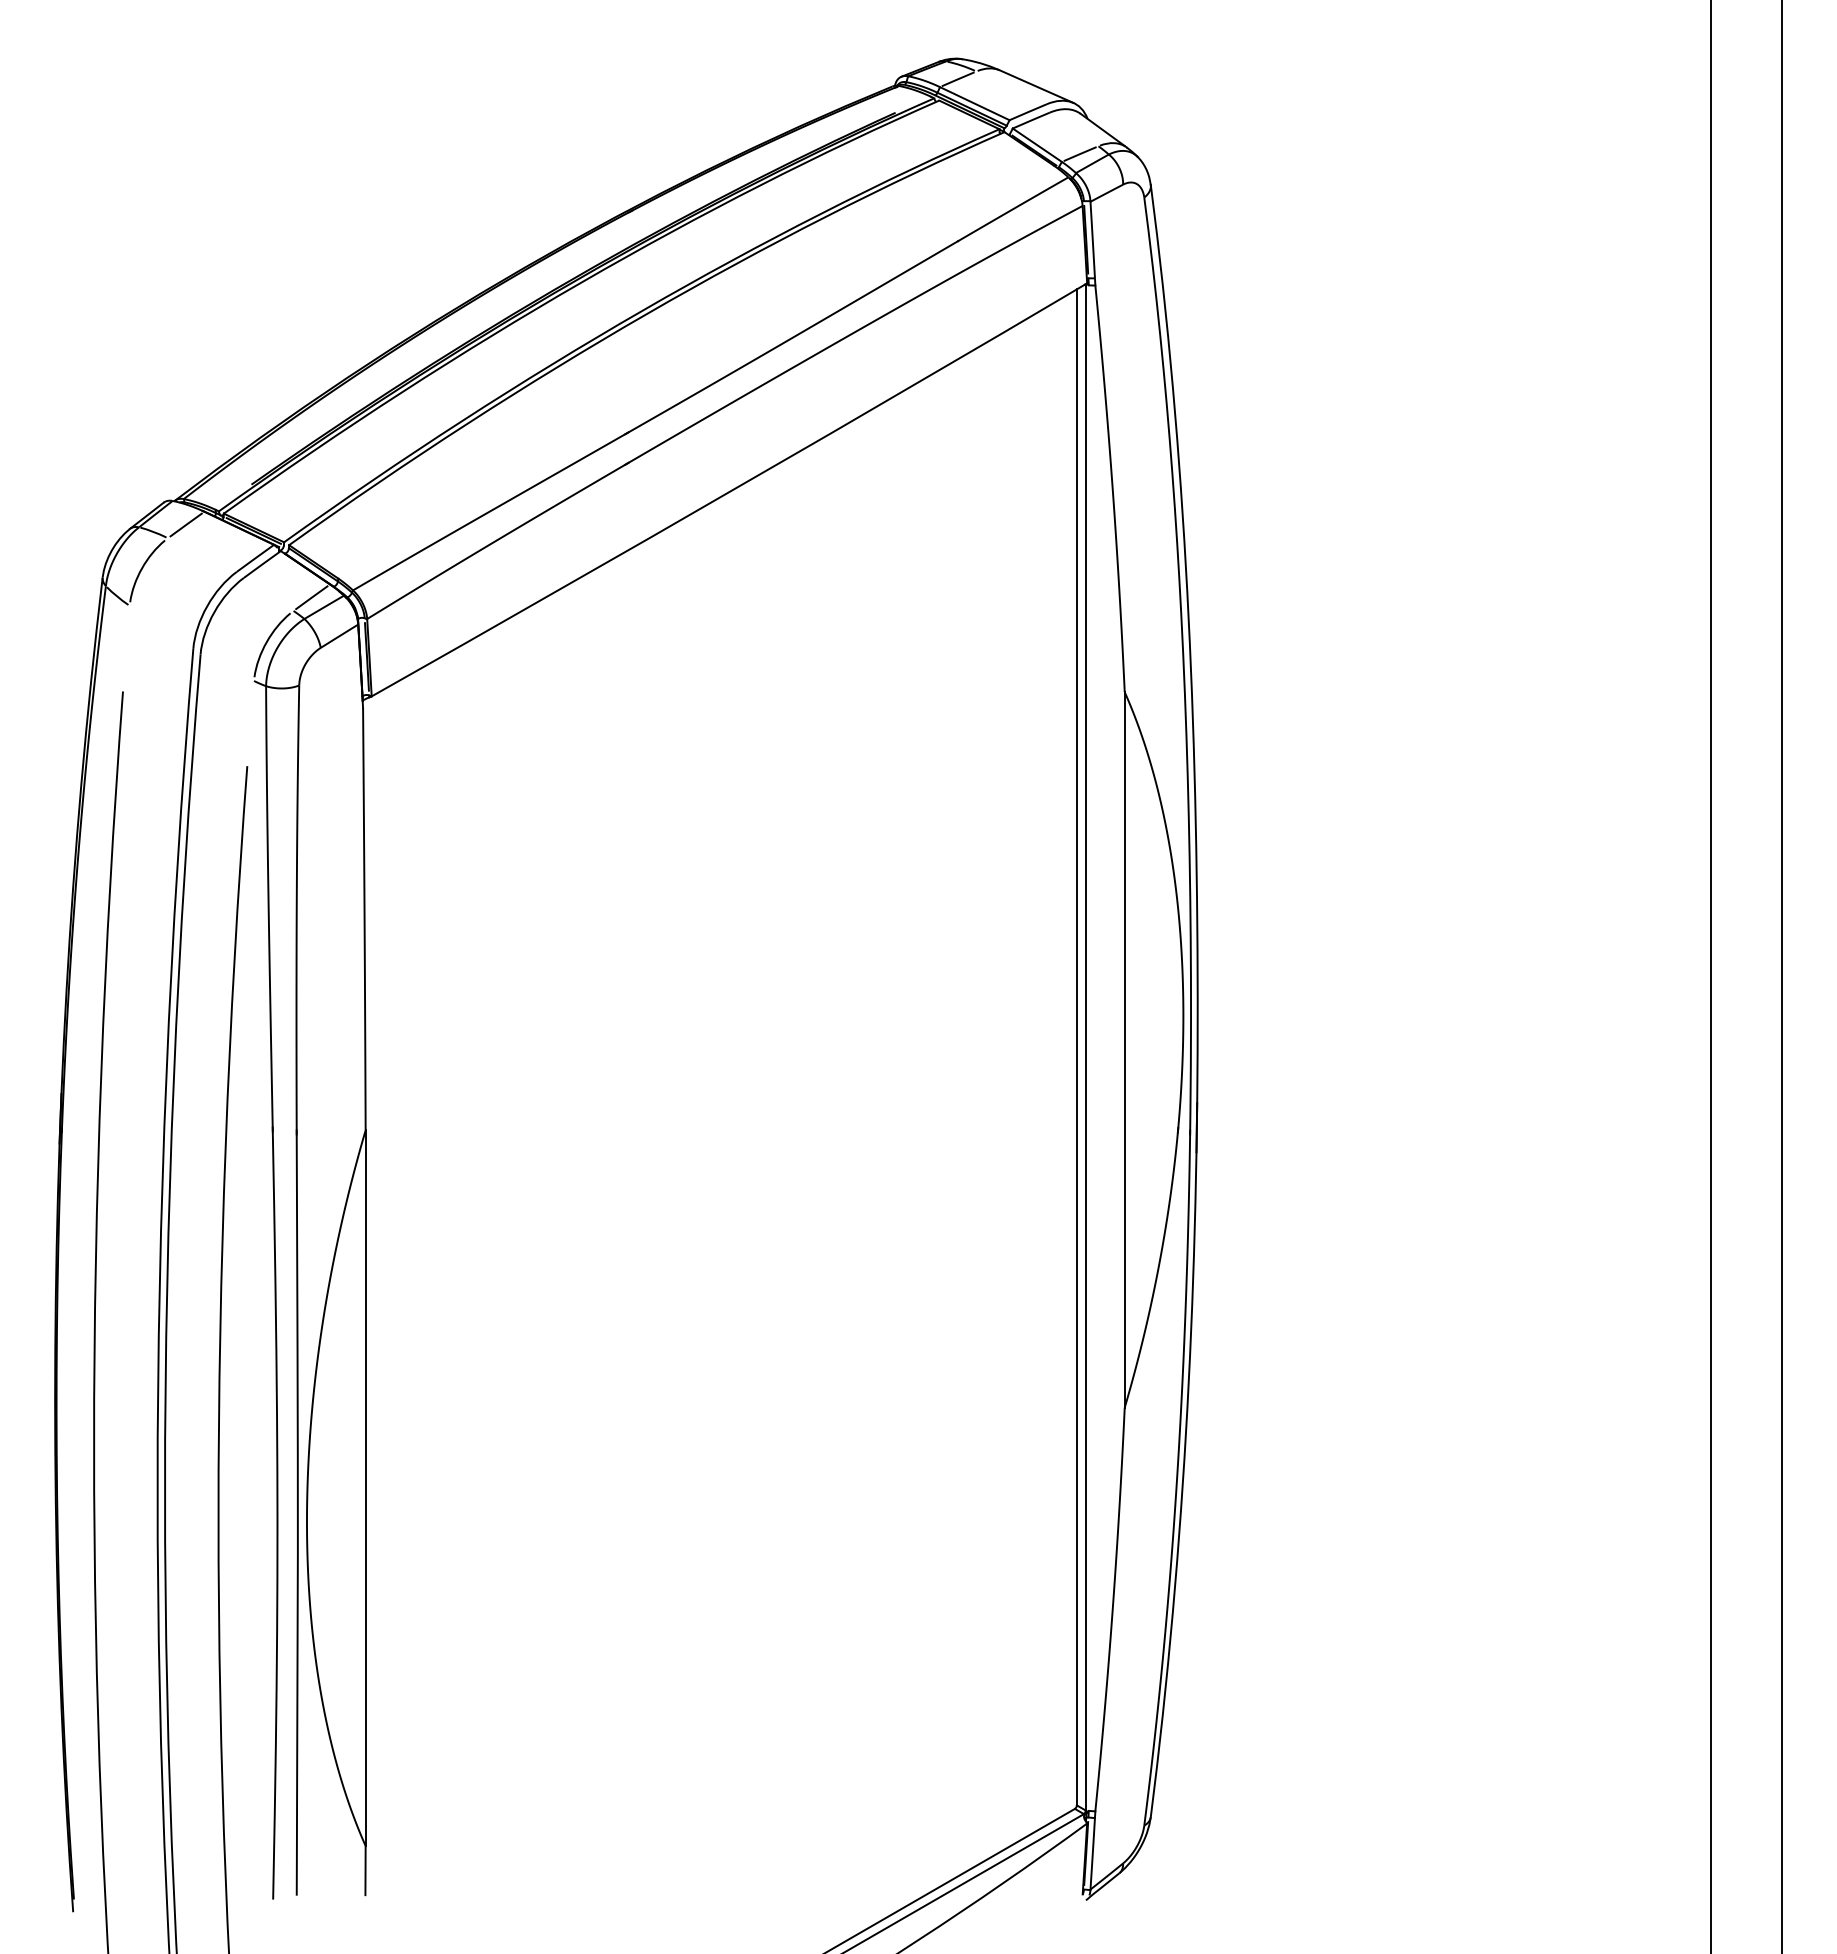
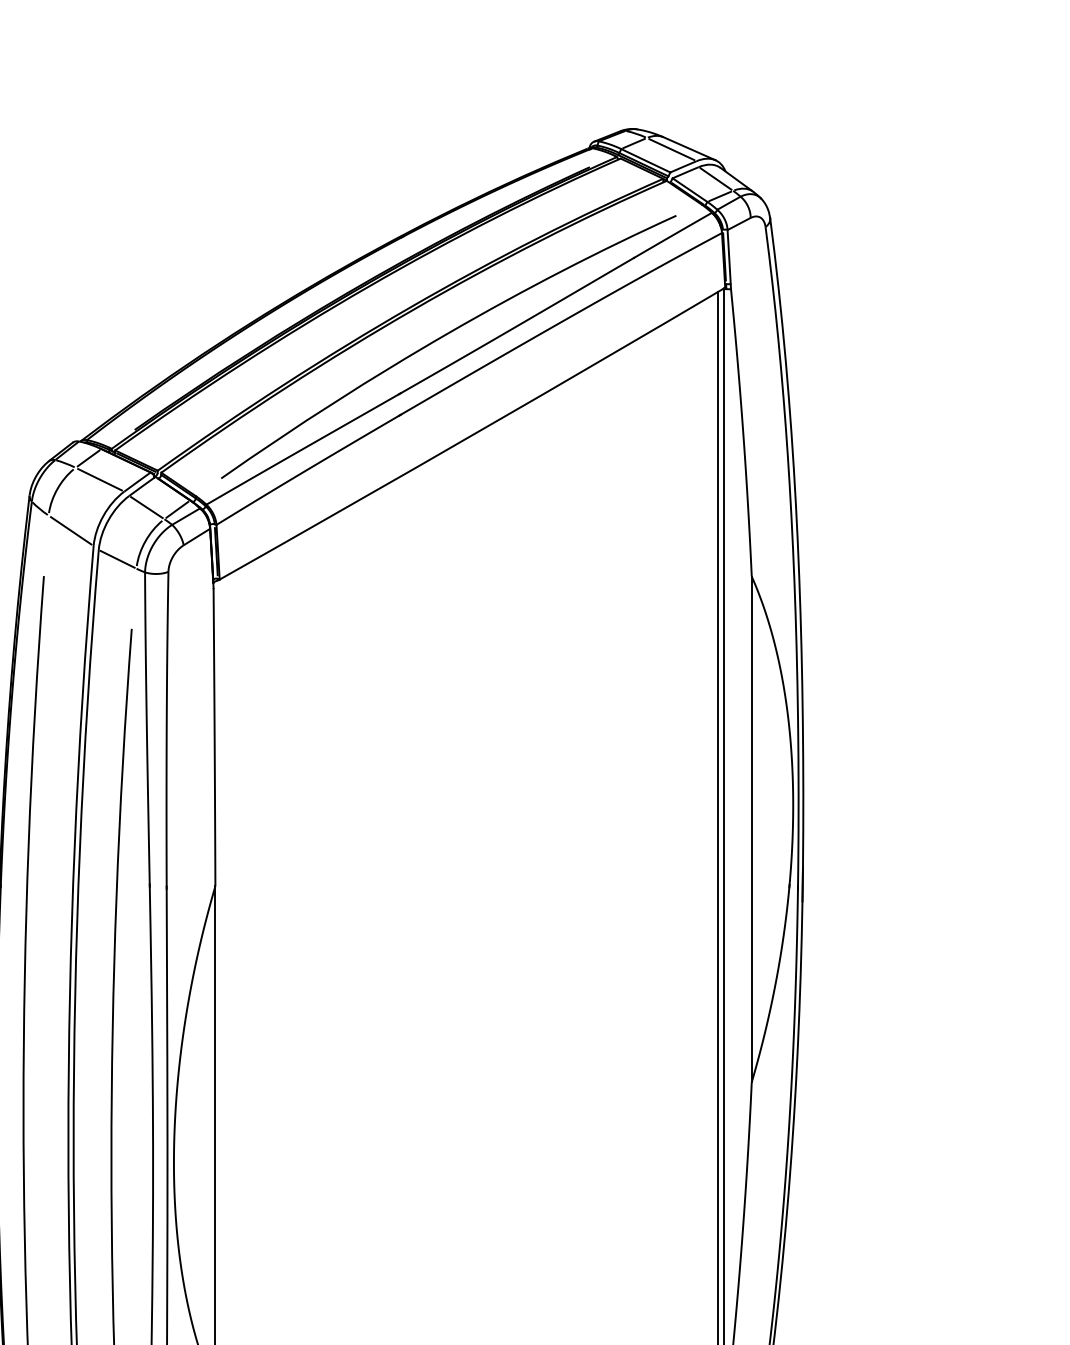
line: (1011, 87) -> (671, 149), added
line: (1074, 129) -> (716, 179), added
curve: (689, 352) -> (444, 336), added
line: (202, 554) -> (100, 479), added
line: (268, 594) -> (146, 507), added
line: (161, 627) -> (71, 530), added
line: (227, 667) -> (117, 559), added

